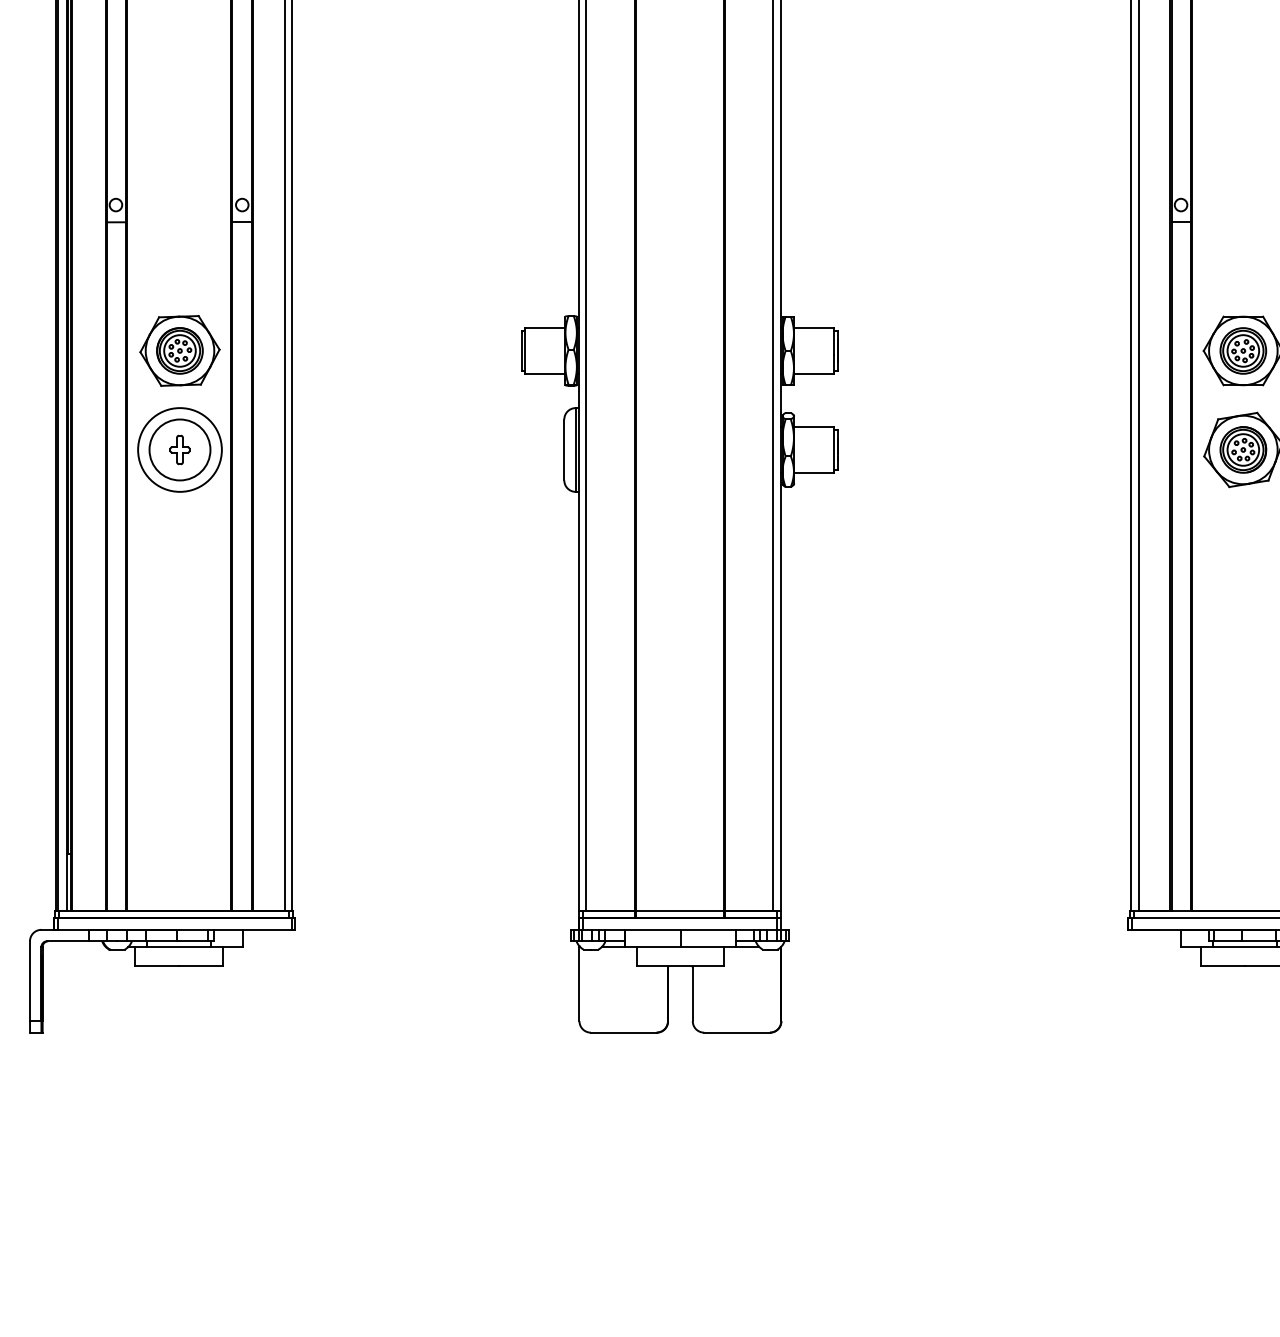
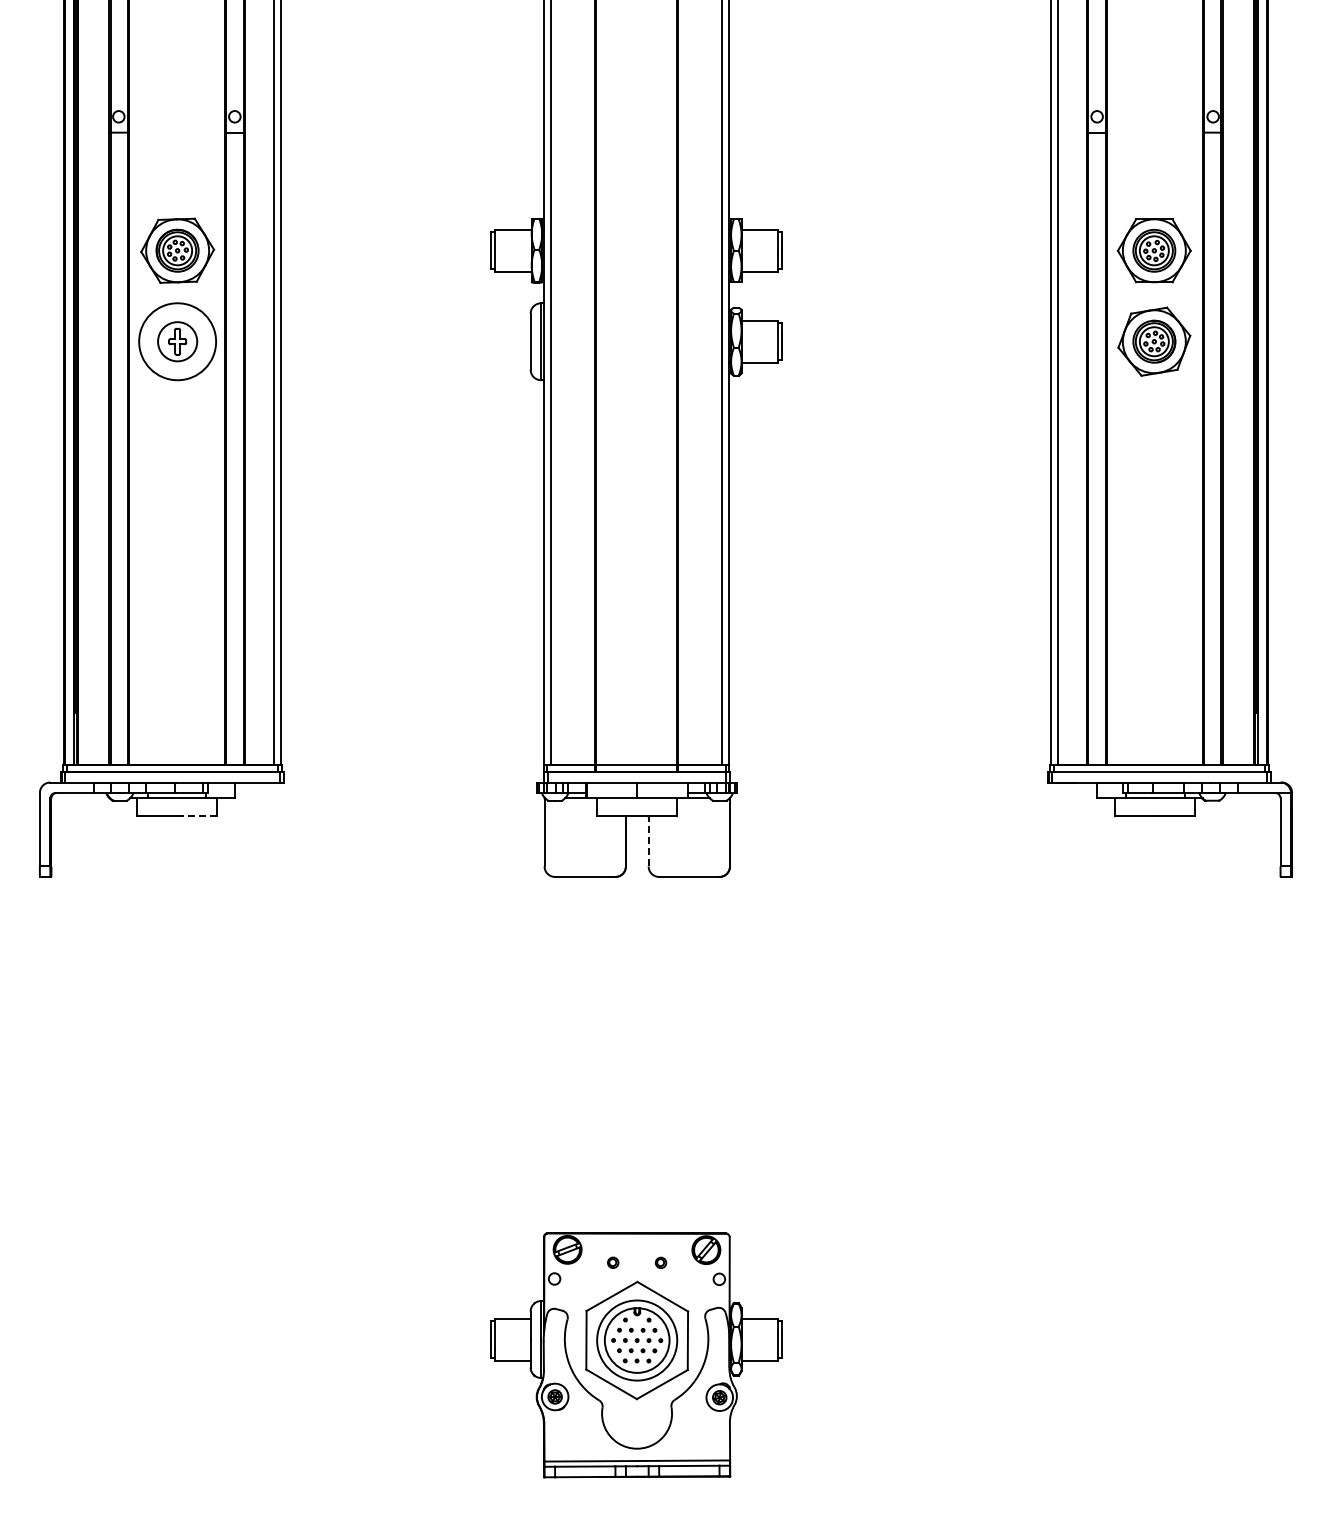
circle: (179, 449) -> (177, 341), size x0.7
line: (200, 965) -> (196, 815), solid -> dashed
line: (692, 994) -> (648, 841), solid -> dashed

